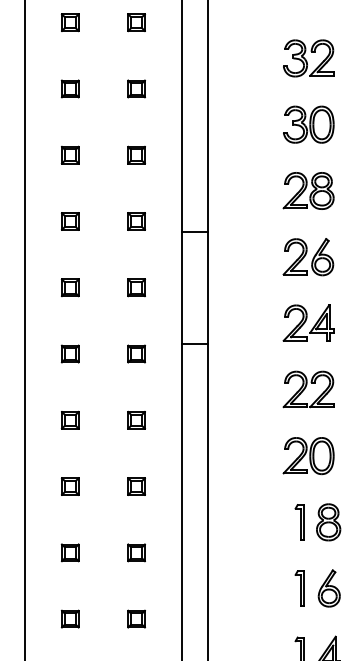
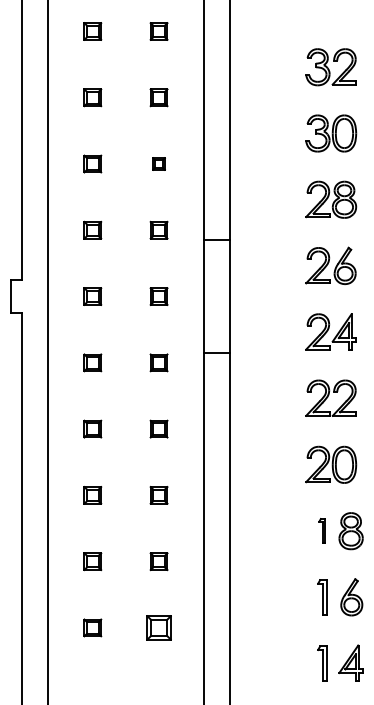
part: (136, 154) -> (158, 163), size x0.7
part: (300, 521) -> (322, 530), size x0.7
part: (136, 618) -> (158, 627), size x1.4

